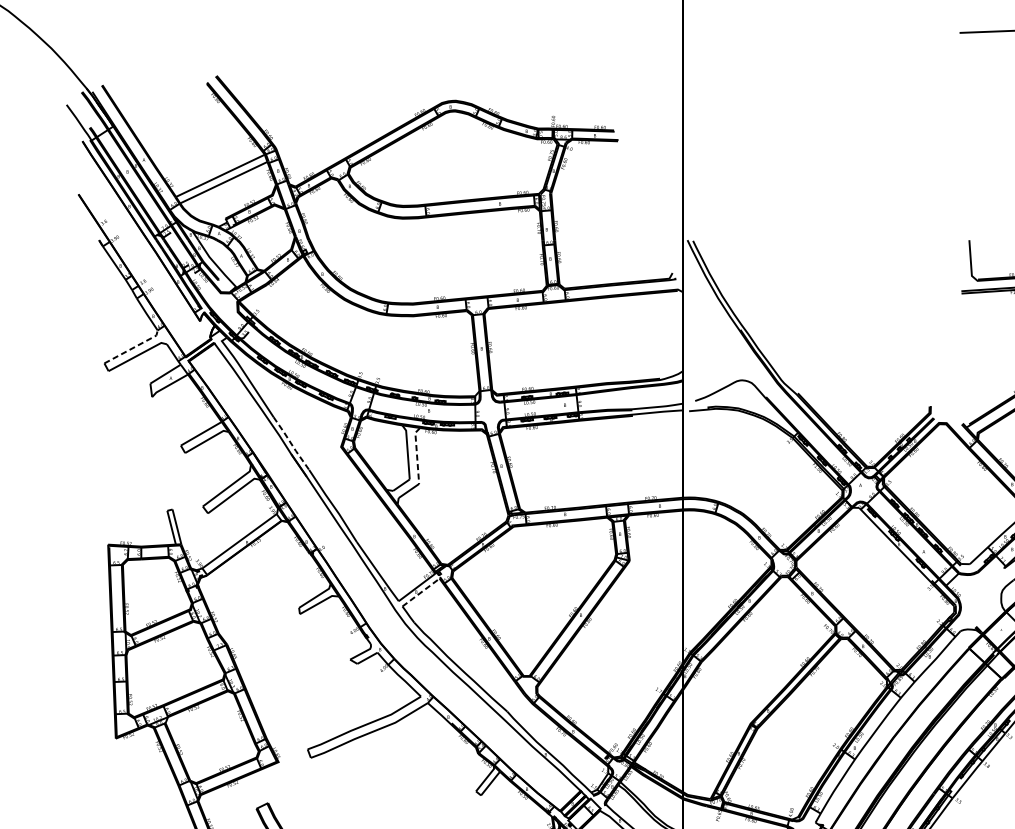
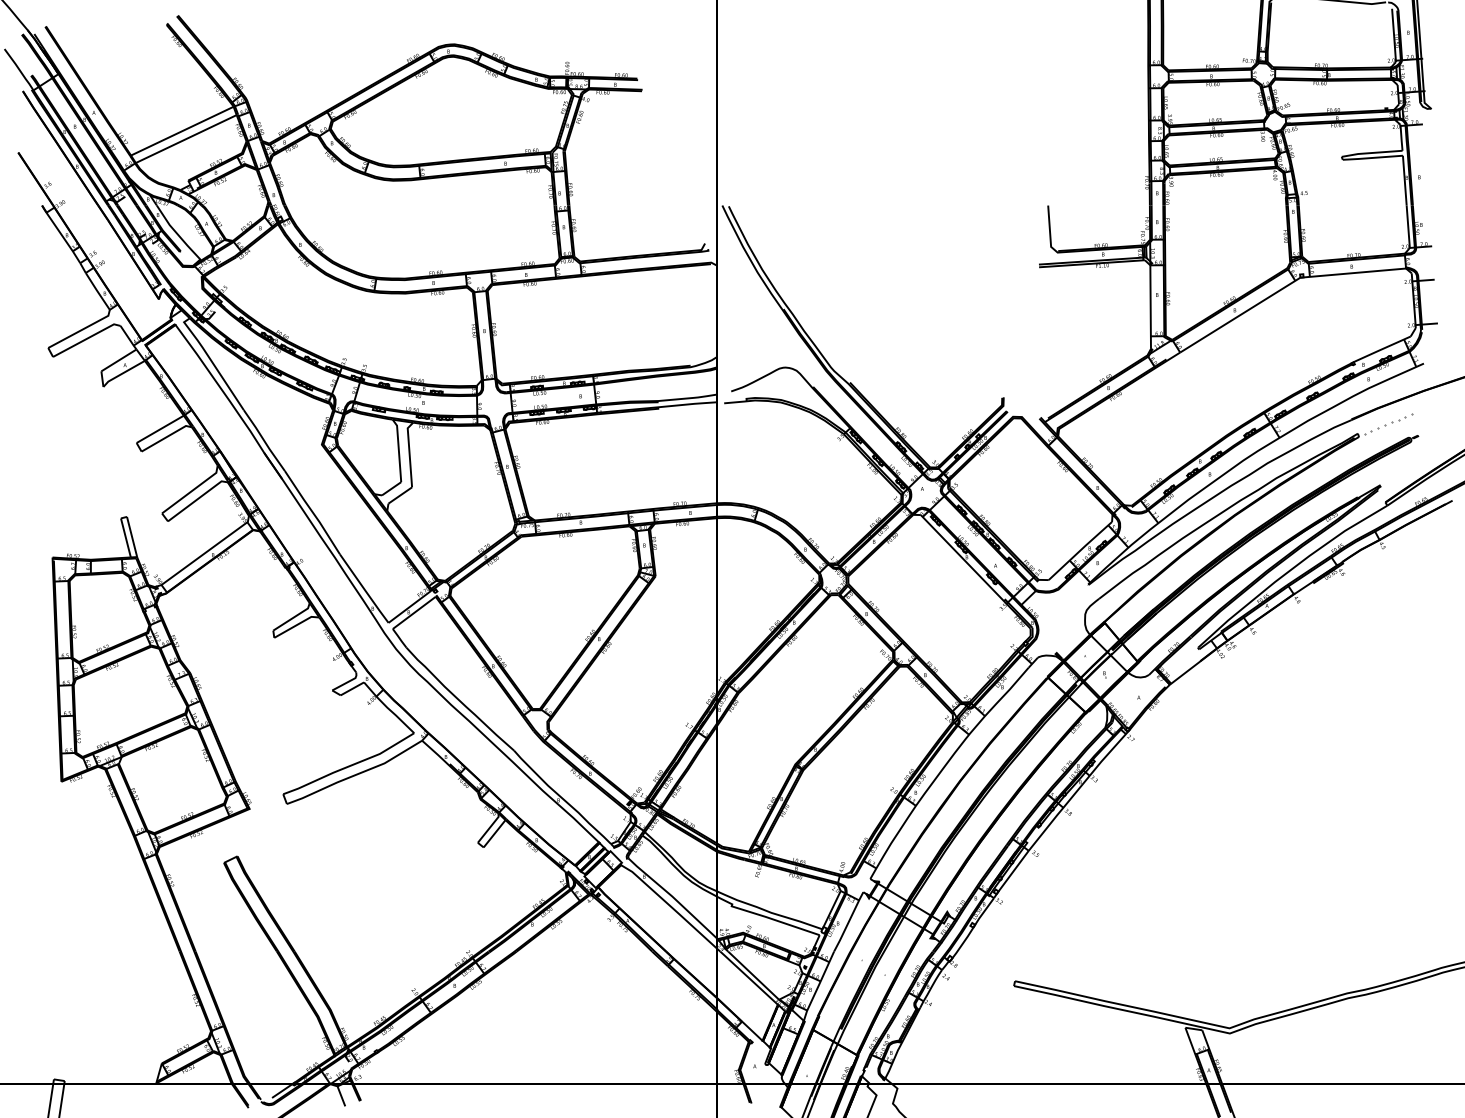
line: (134, 347) -> (82, 329), dashed -> solid
line: (291, 444) -> (264, 441), dashed -> solid
line: (416, 454) -> (409, 453), dashed -> solid
line: (421, 592) -> (414, 612), dashed -> solid

